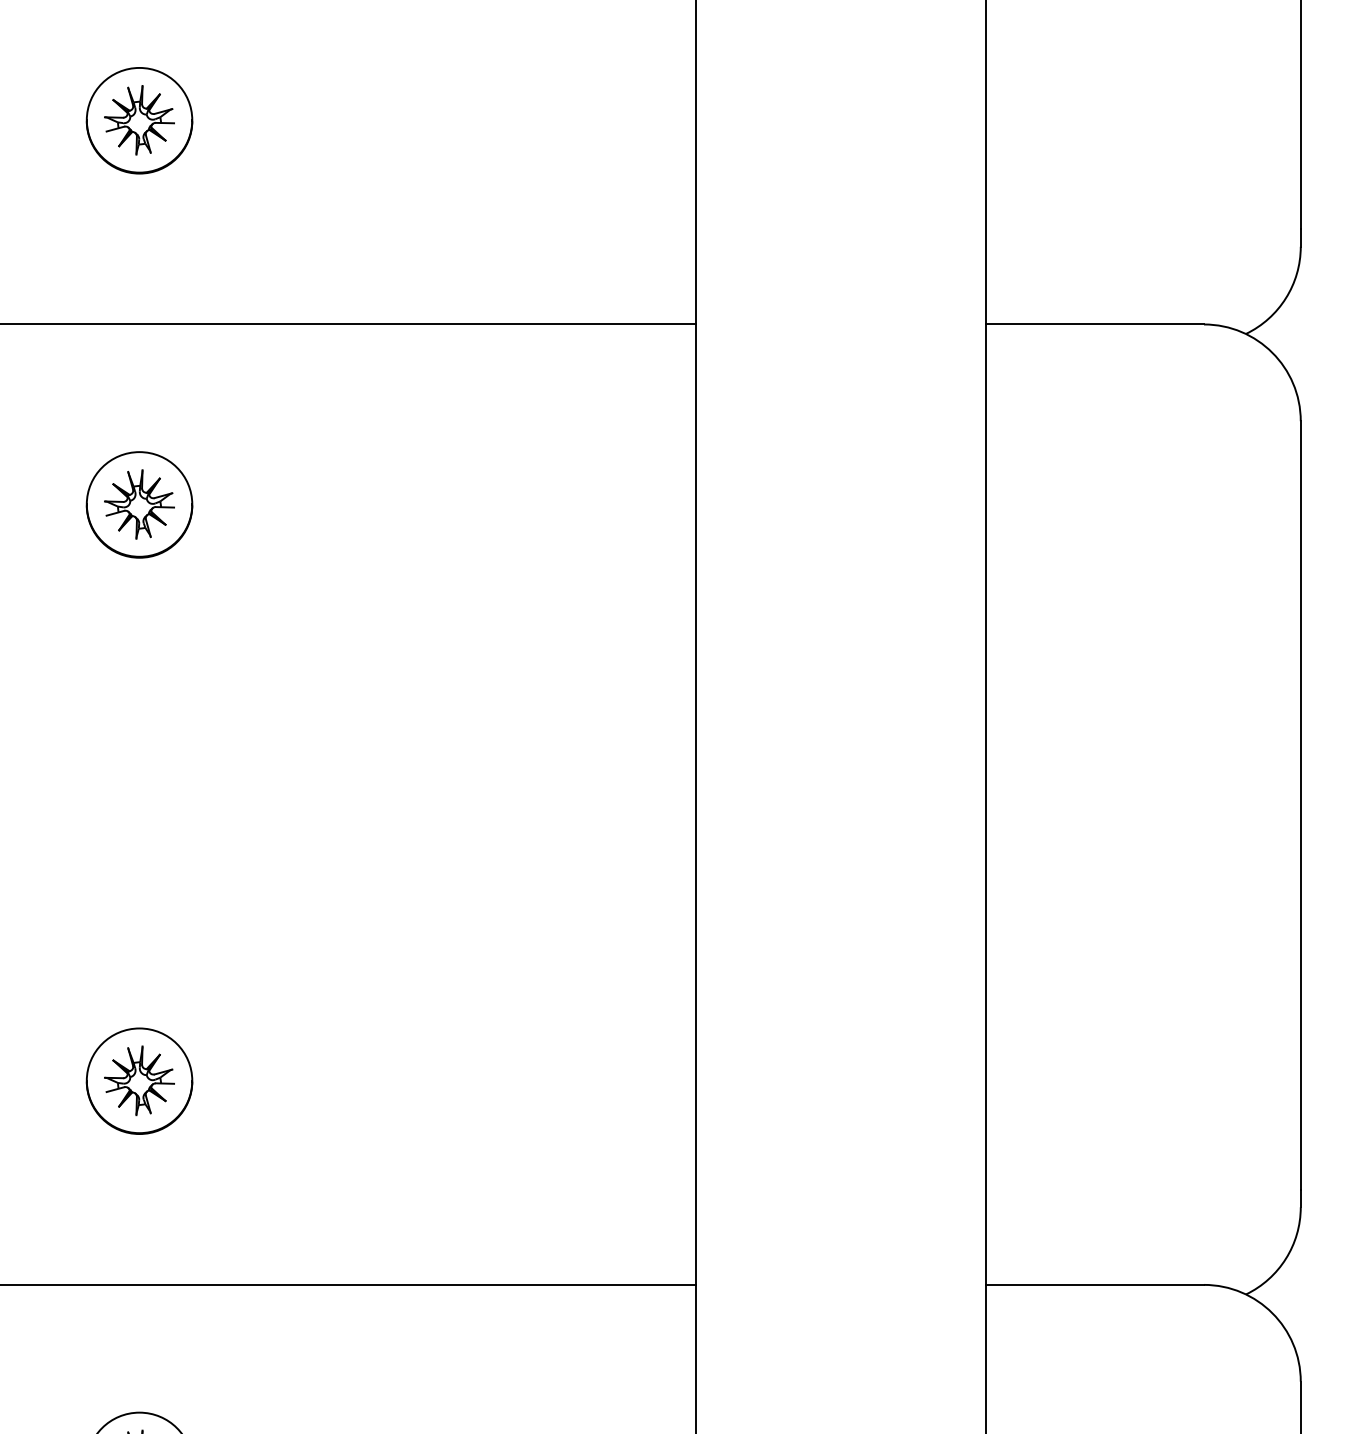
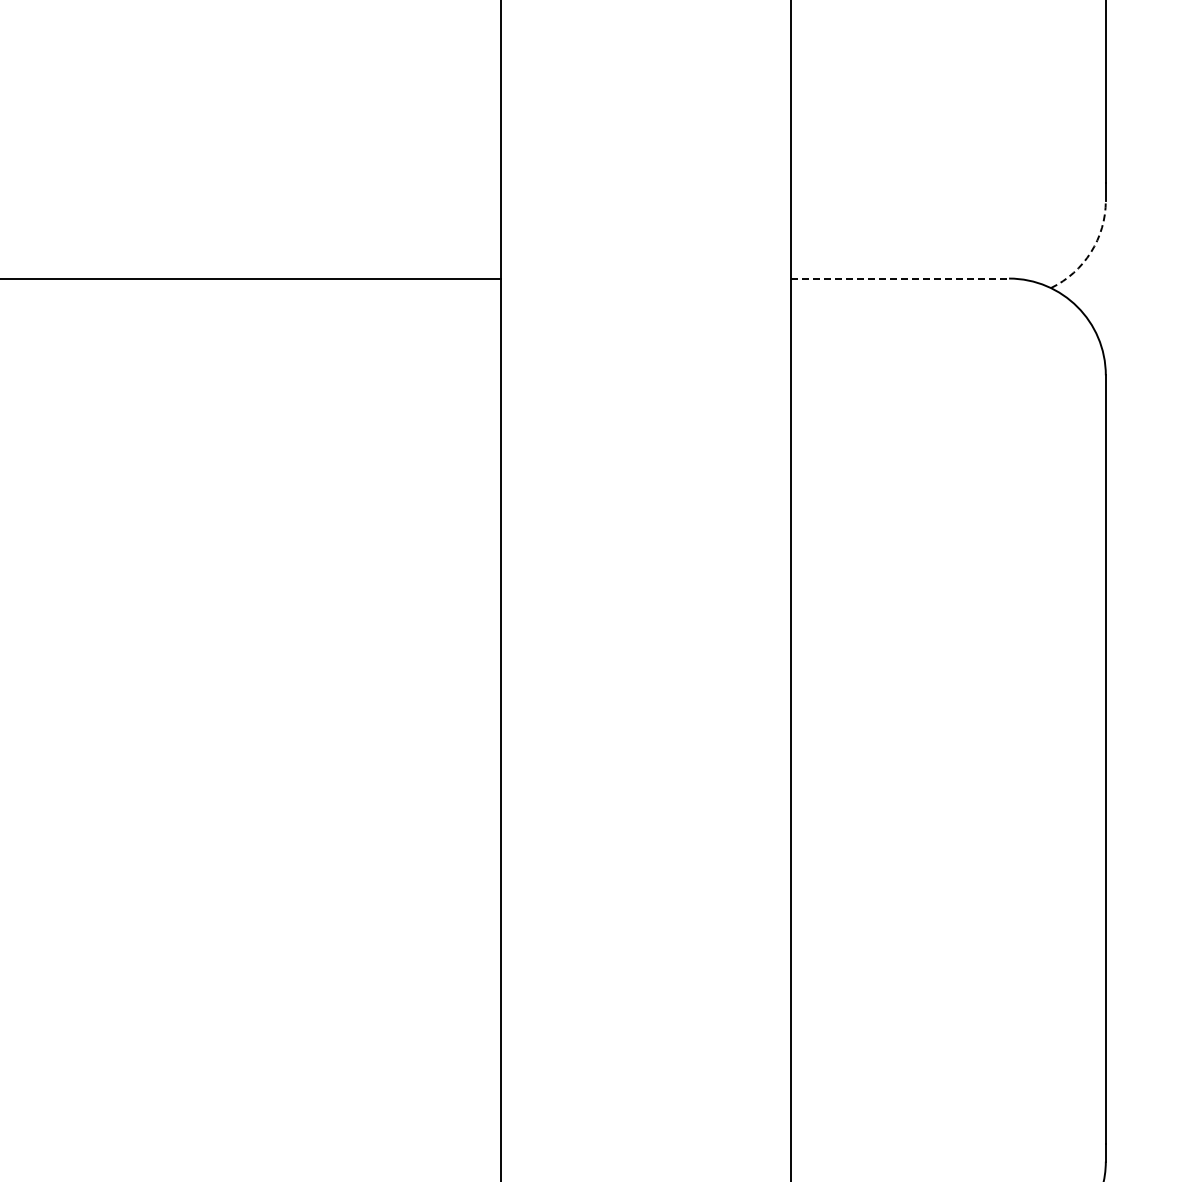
arc: (1285, 298) -> (1090, 252), solid -> dashed
line: (1095, 324) -> (900, 278), solid -> dashed

